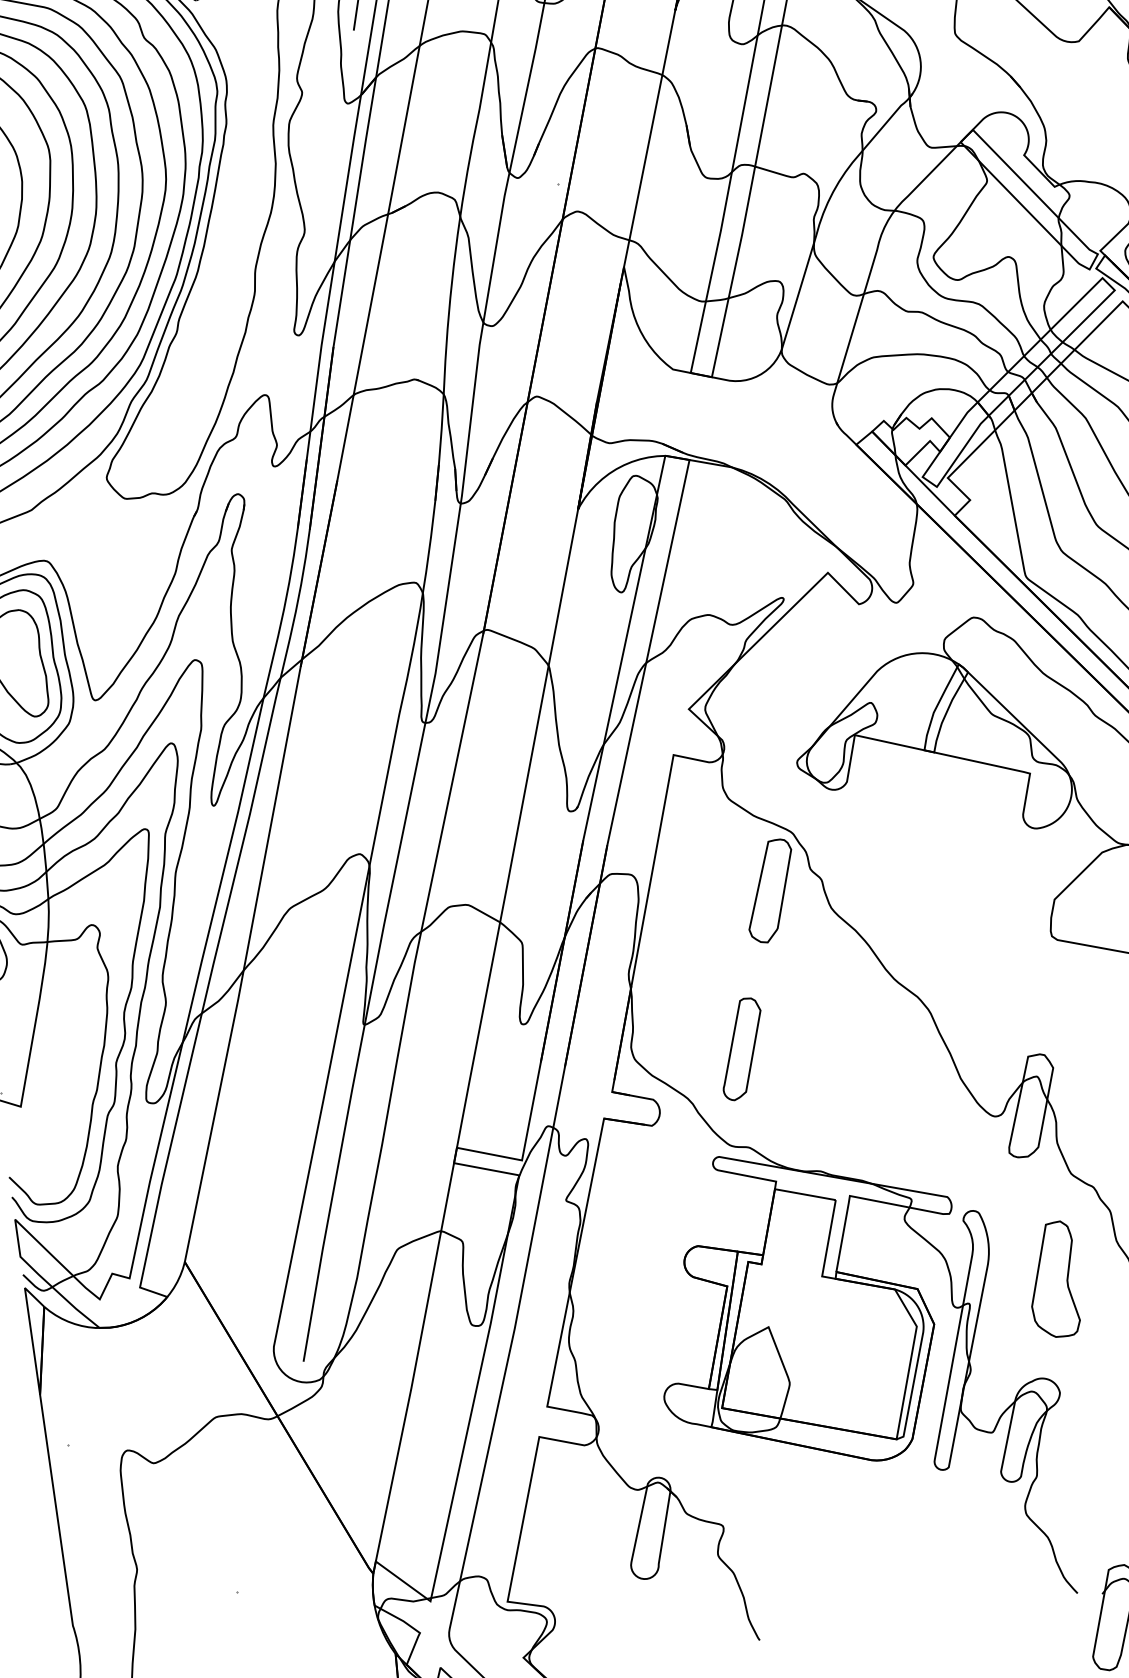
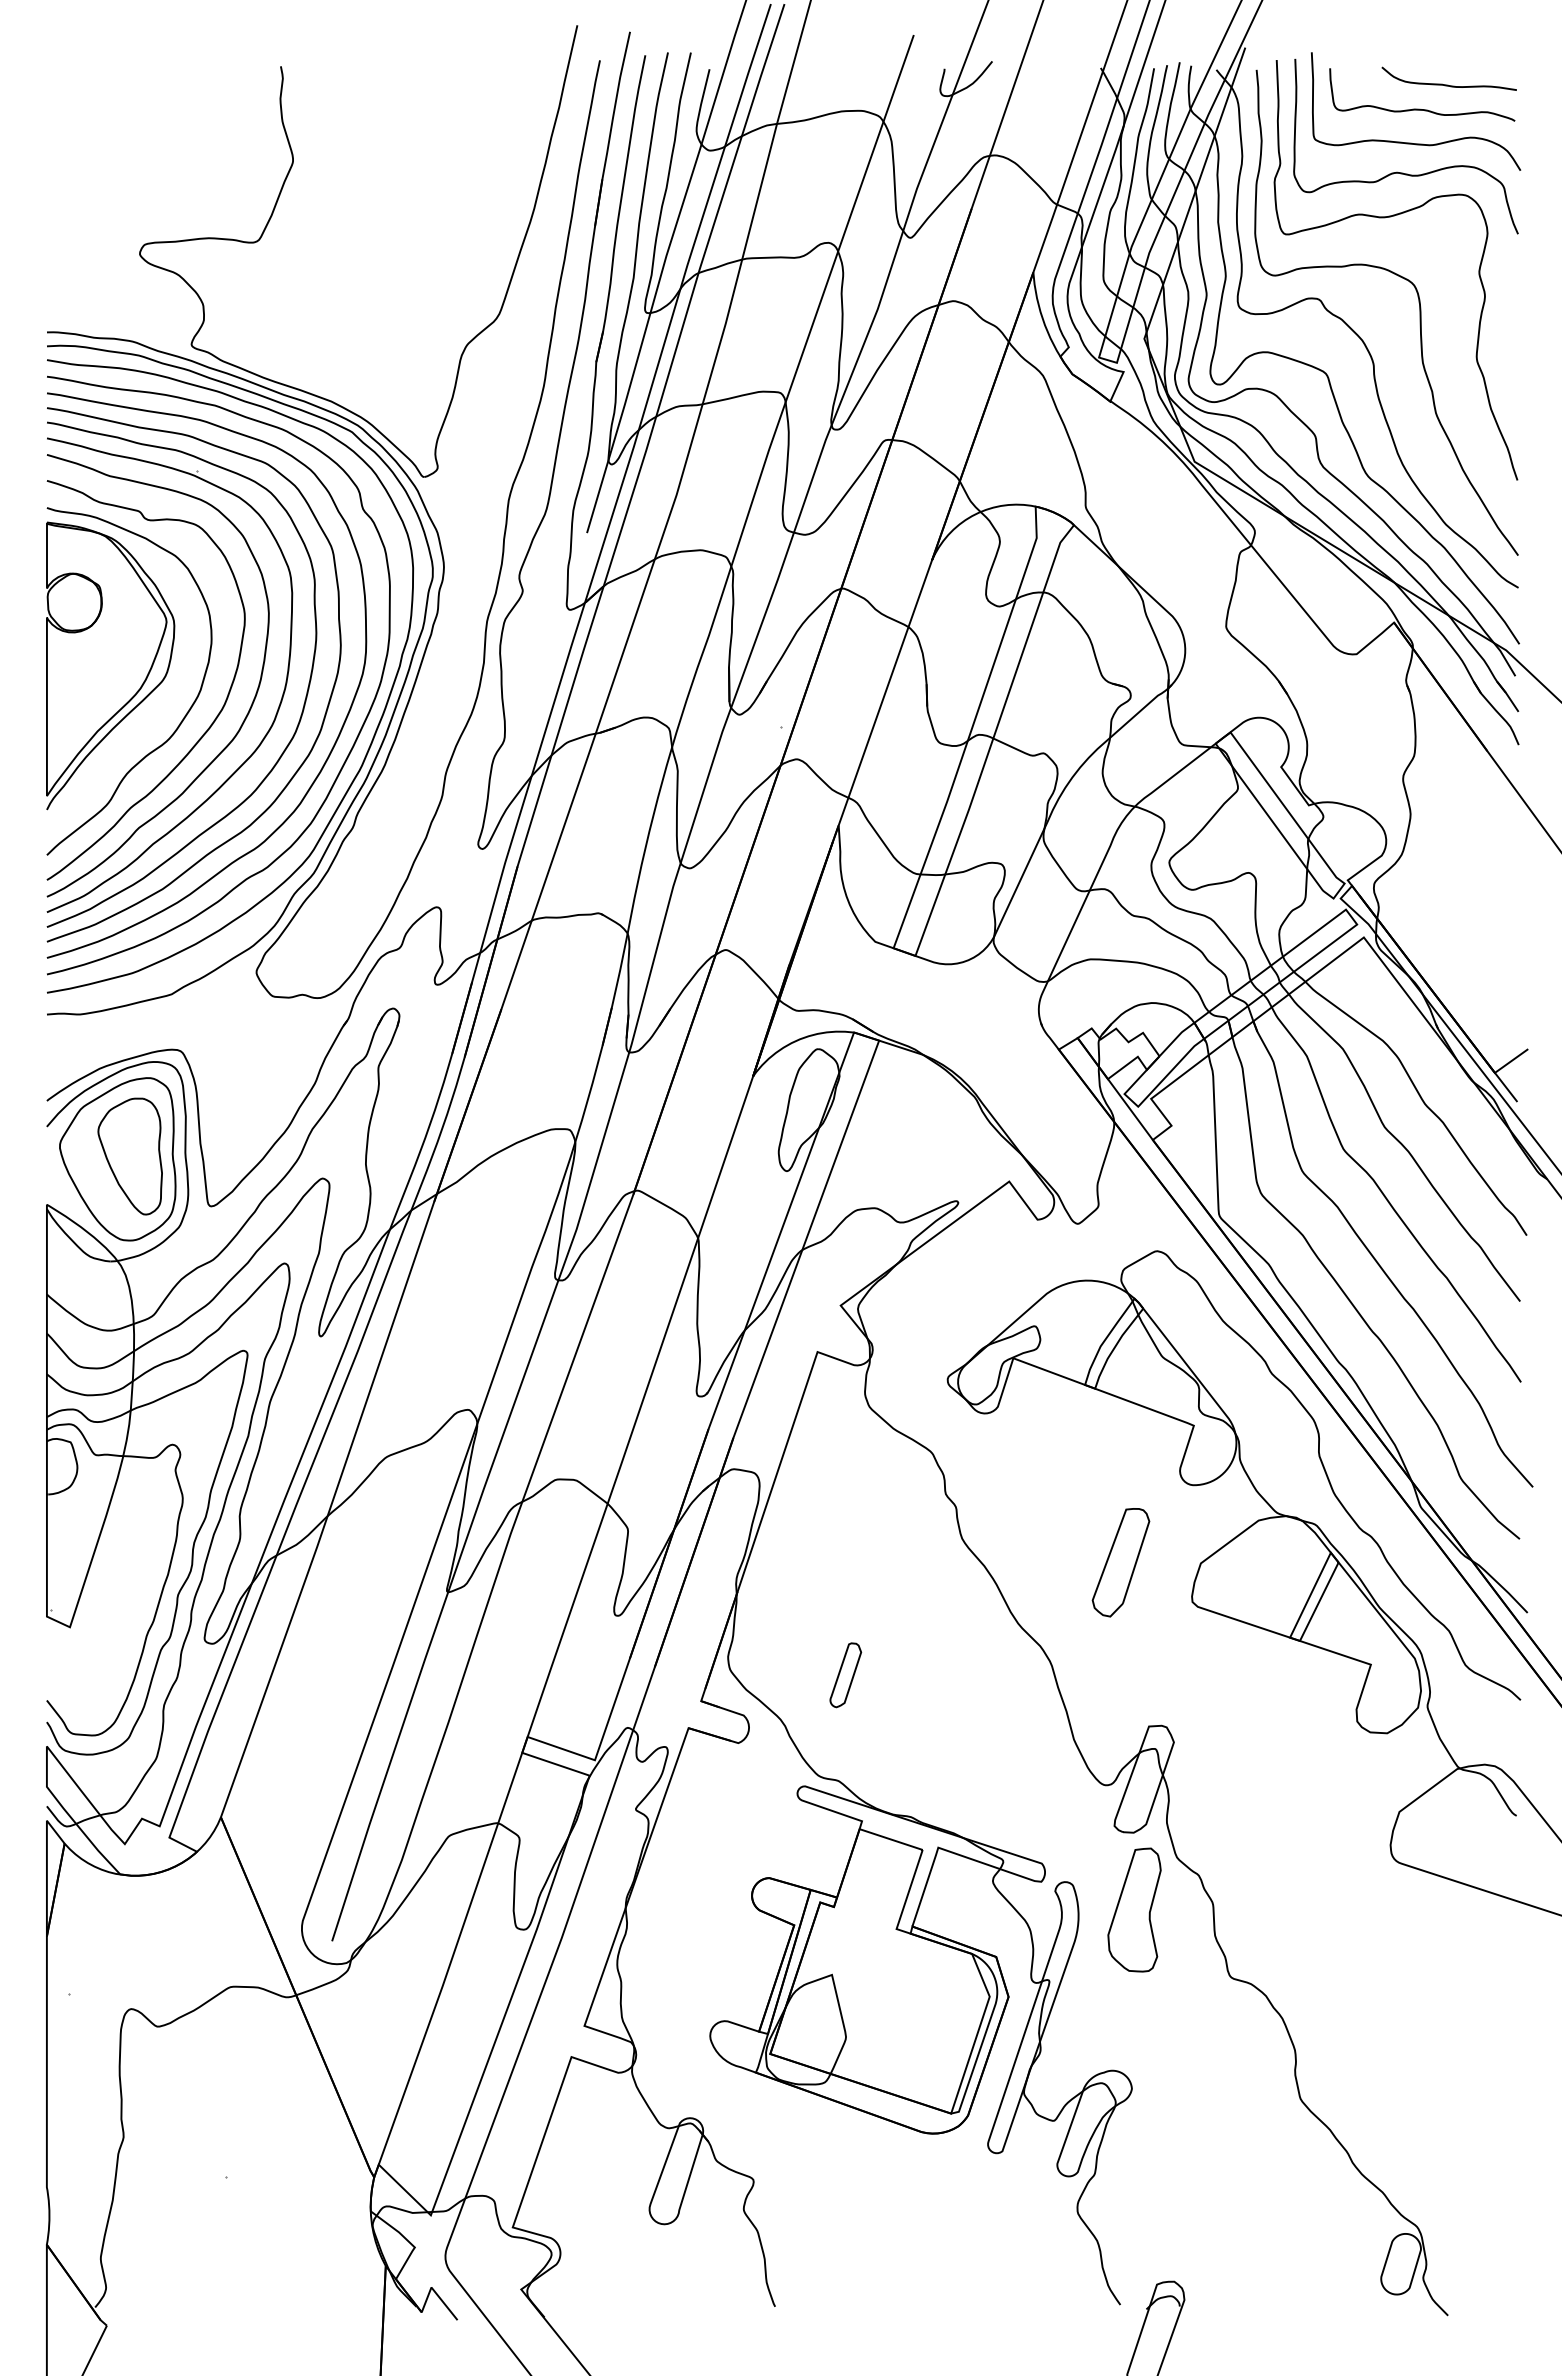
part: (770, 891) -> (1120, 1562), moved
part: (741, 1049) -> (845, 1675), size x0.6
part: (1052, 1279) -> (1134, 1909), moved

